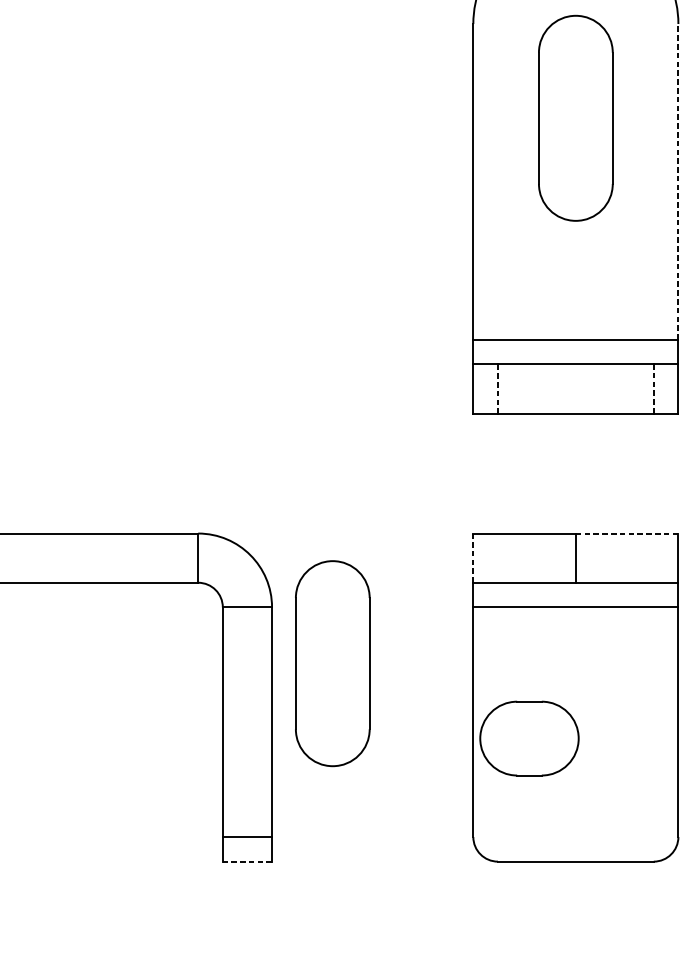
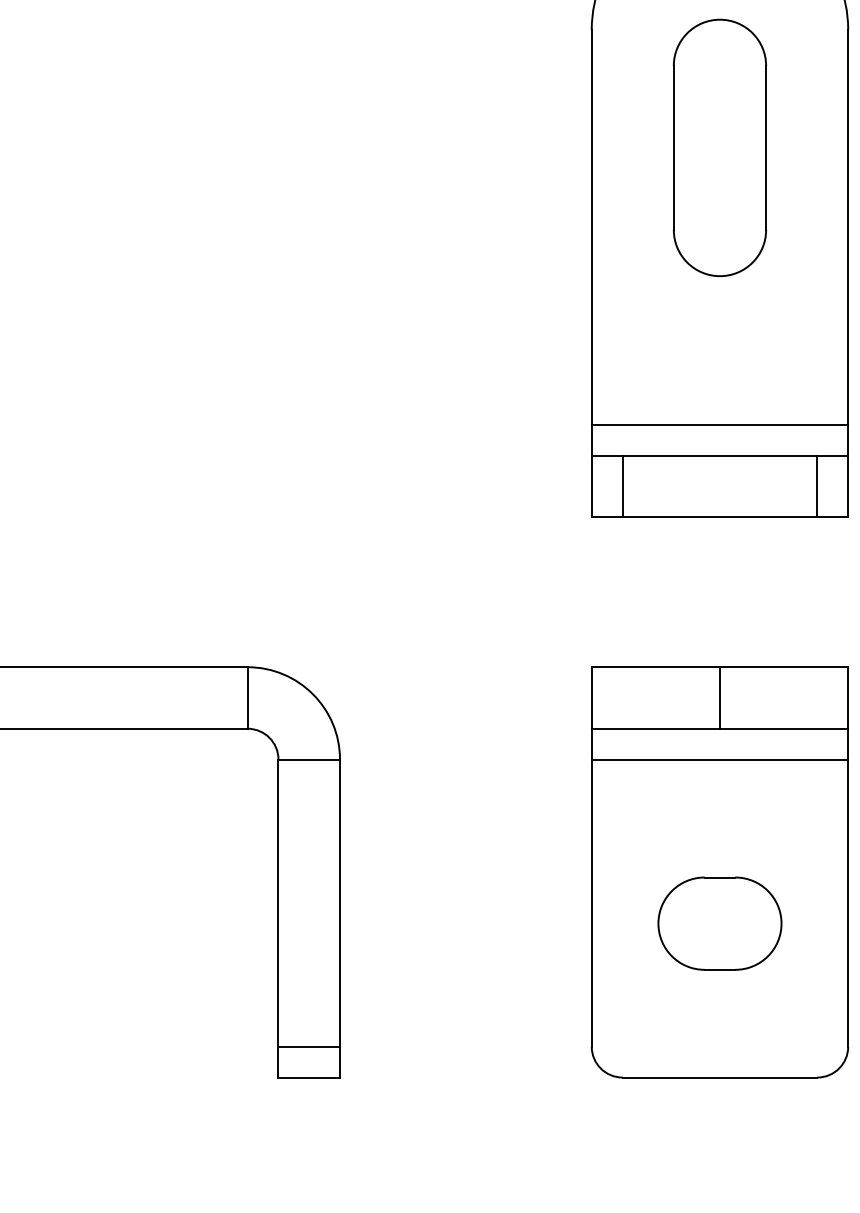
line: (678, 181) -> (848, 226), dashed -> solid
line: (497, 389) -> (622, 486), dashed -> solid
line: (653, 389) -> (817, 486), dashed -> solid
line: (627, 533) -> (784, 667), dashed -> solid
line: (473, 557) -> (591, 697), dashed -> solid
part: (332, 663) -> (415, 829), removed
part: (529, 738) -> (719, 923), moved
line: (247, 861) -> (309, 1077), dashed -> solid

